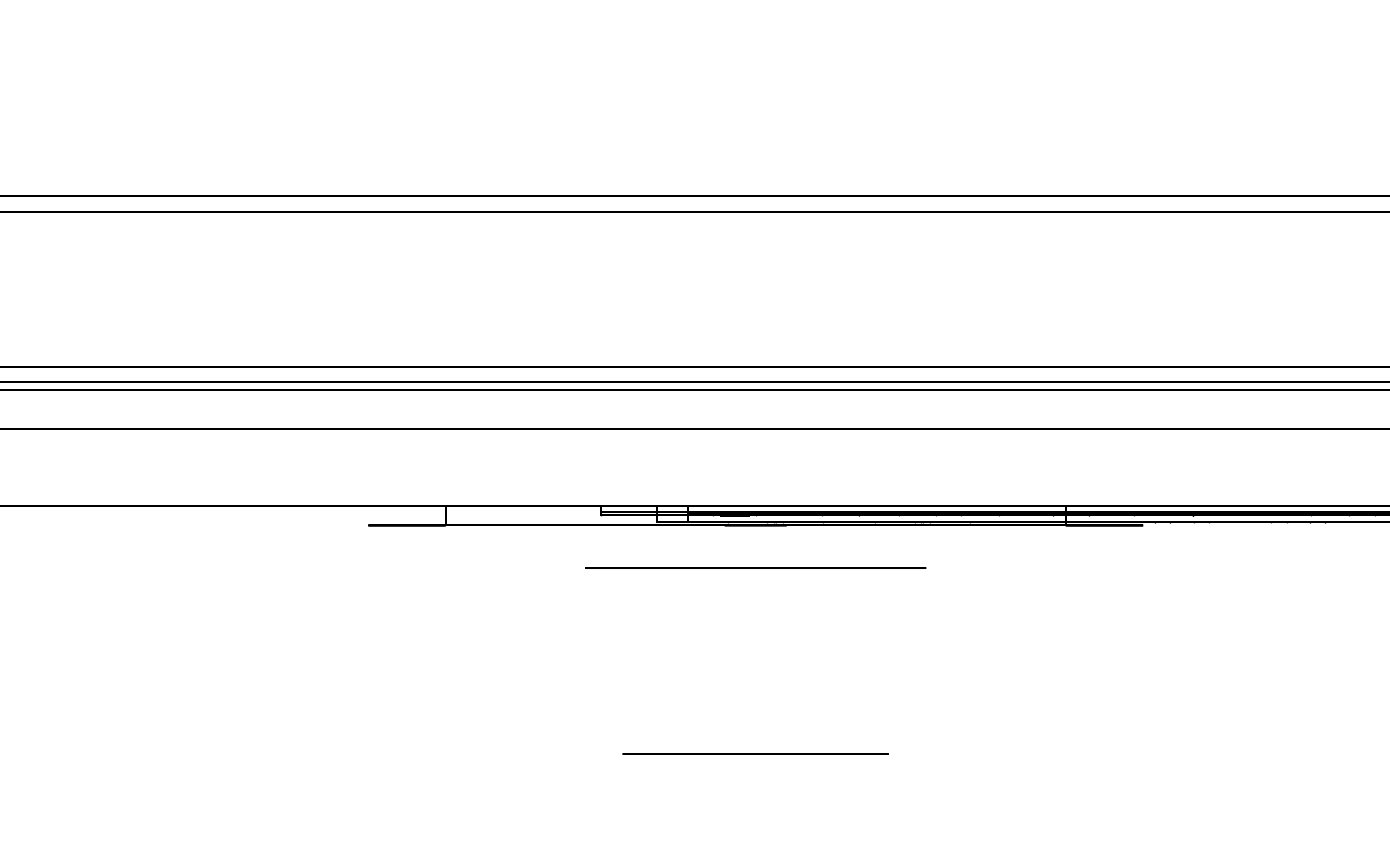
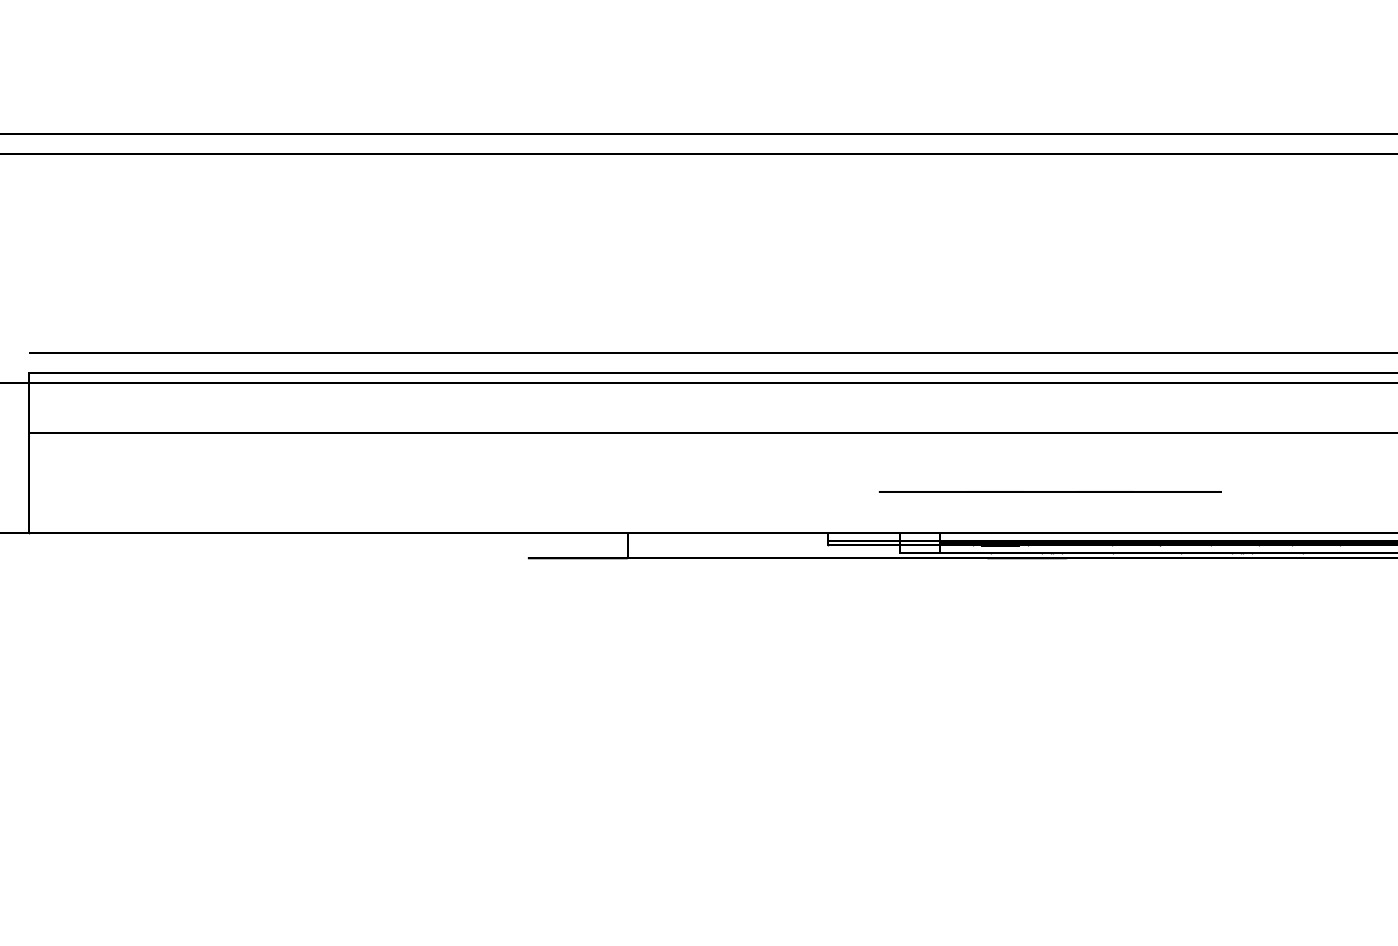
circle: (755, 567) -> (1026, 612), removed
line: (755, 753) -> (1050, 491), moved

